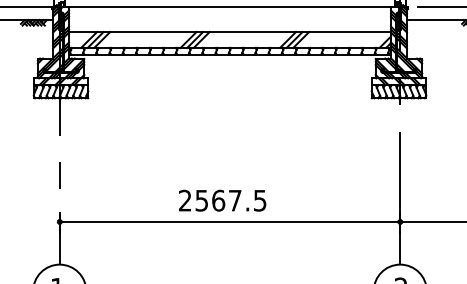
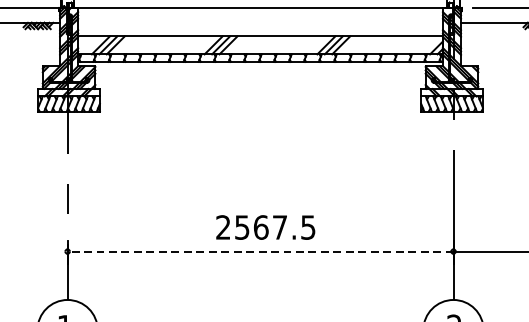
text: (222, 200) -> (265, 227), moved
line: (229, 221) -> (259, 251), solid -> dashed

